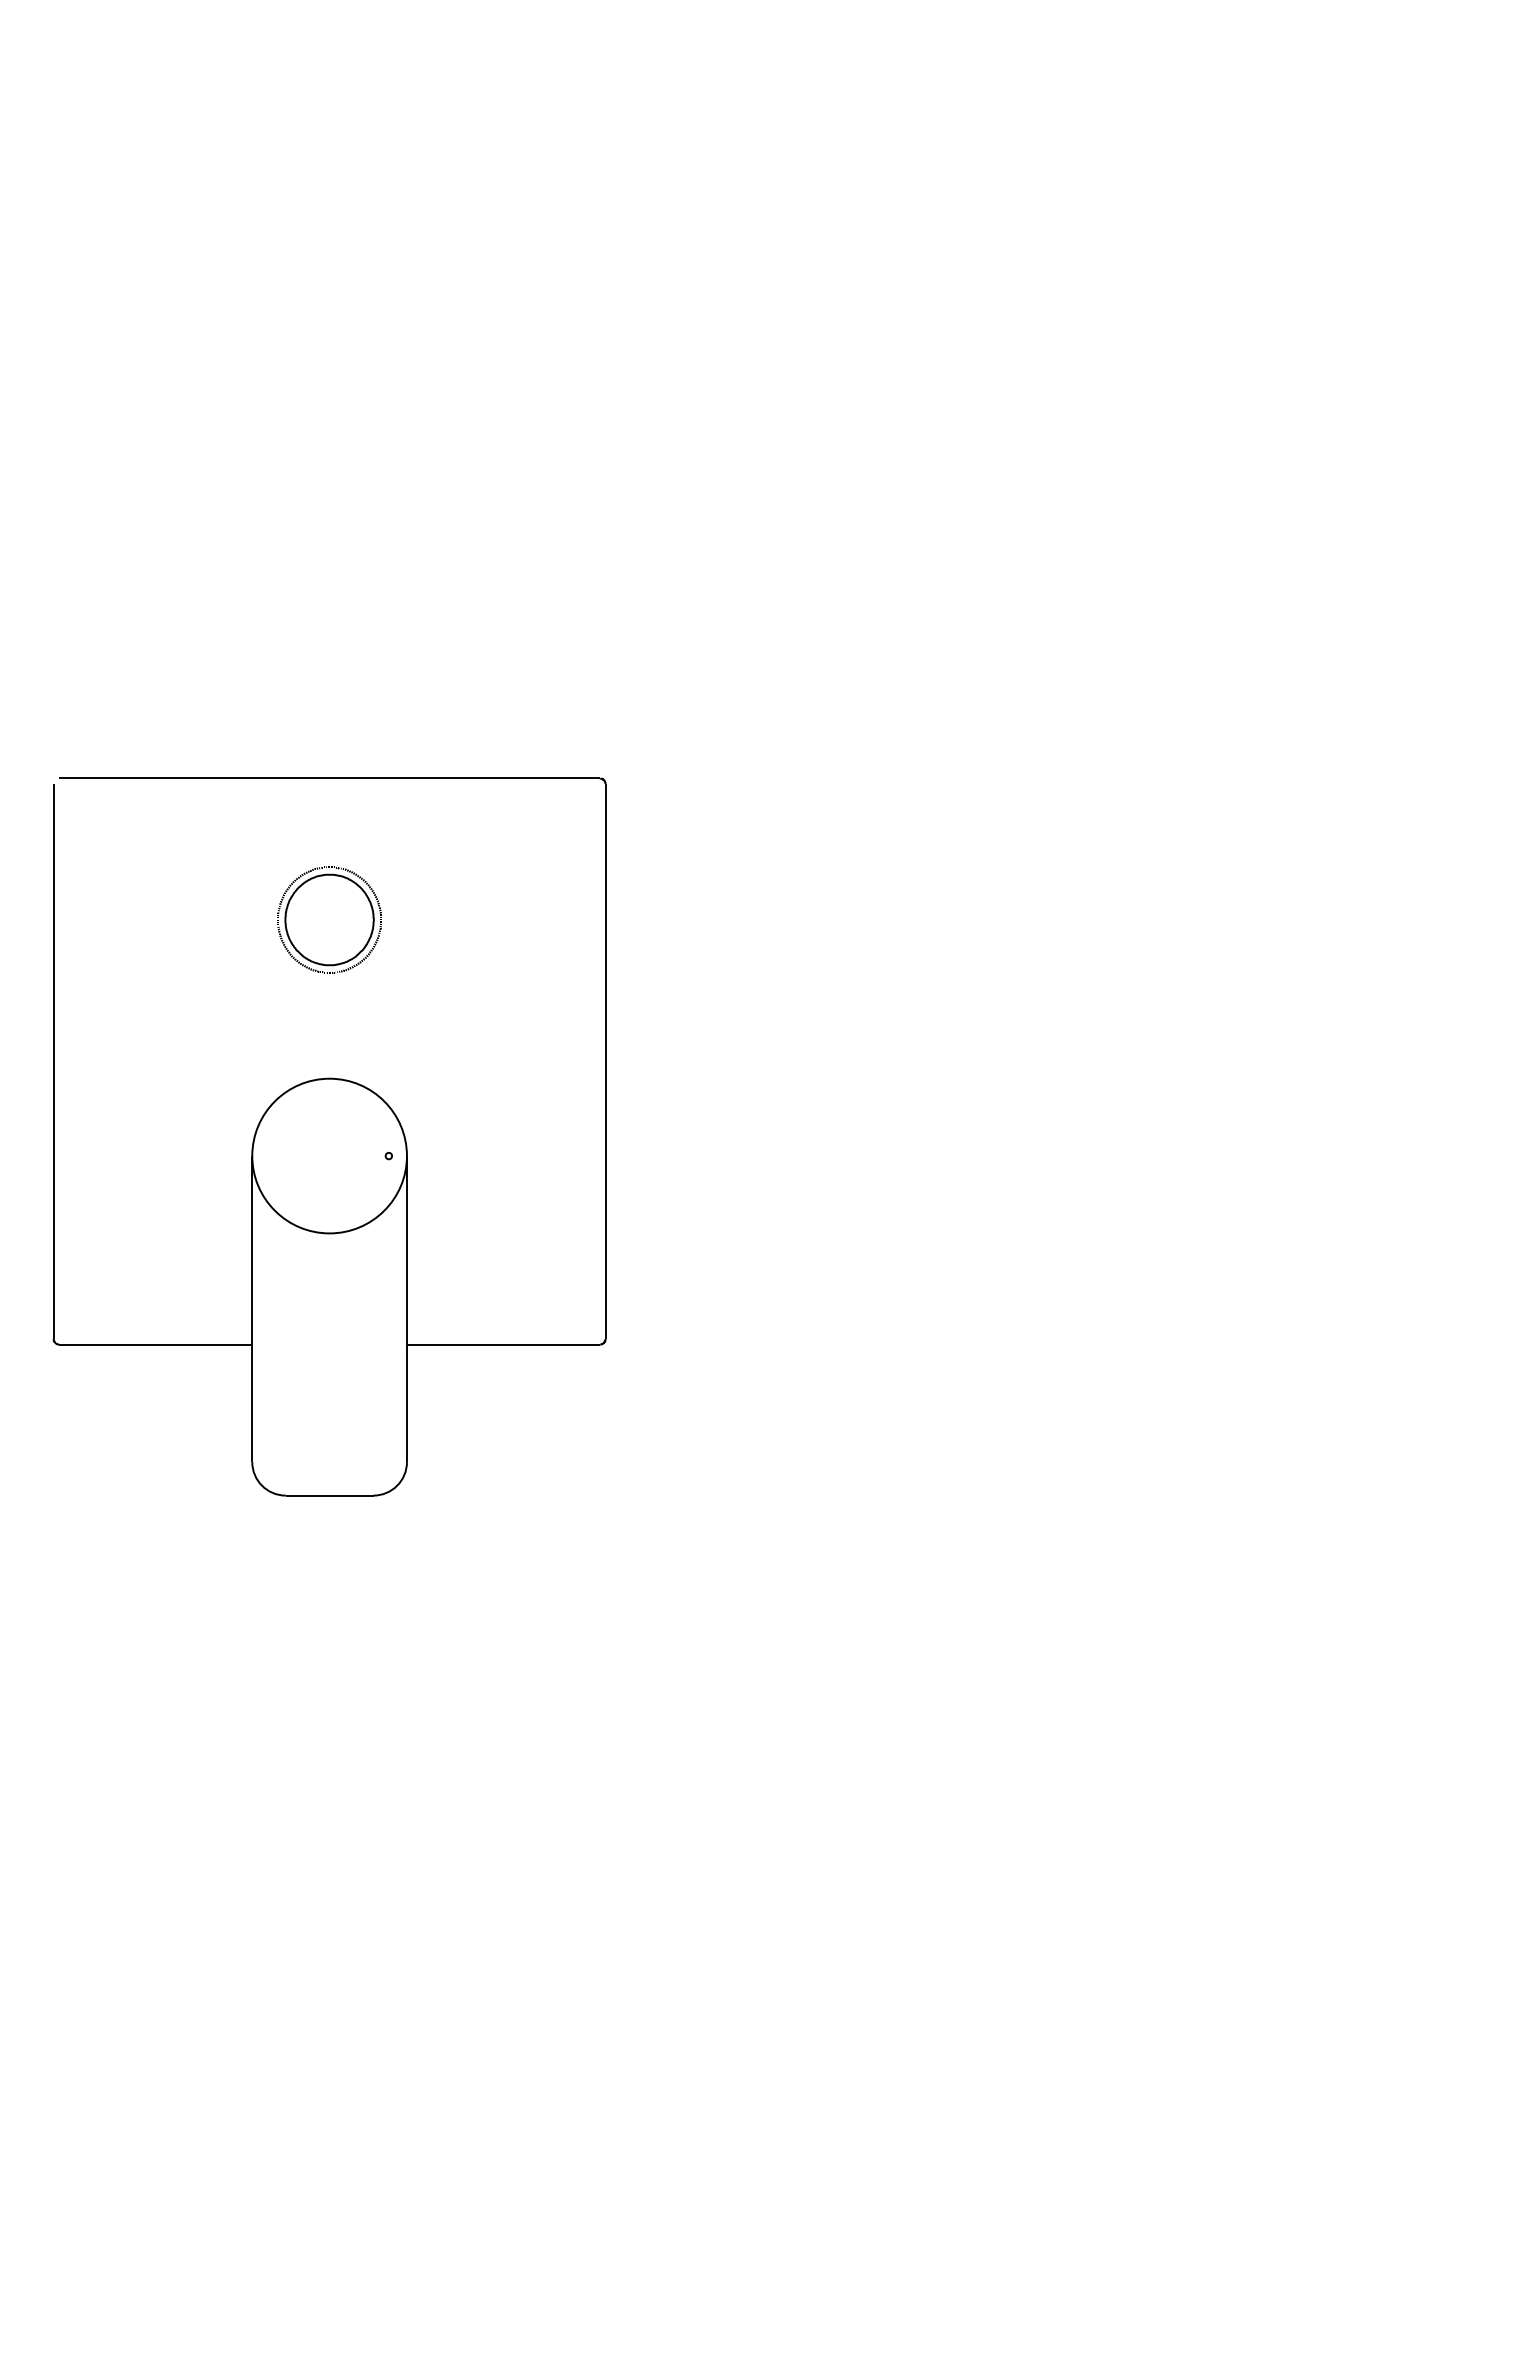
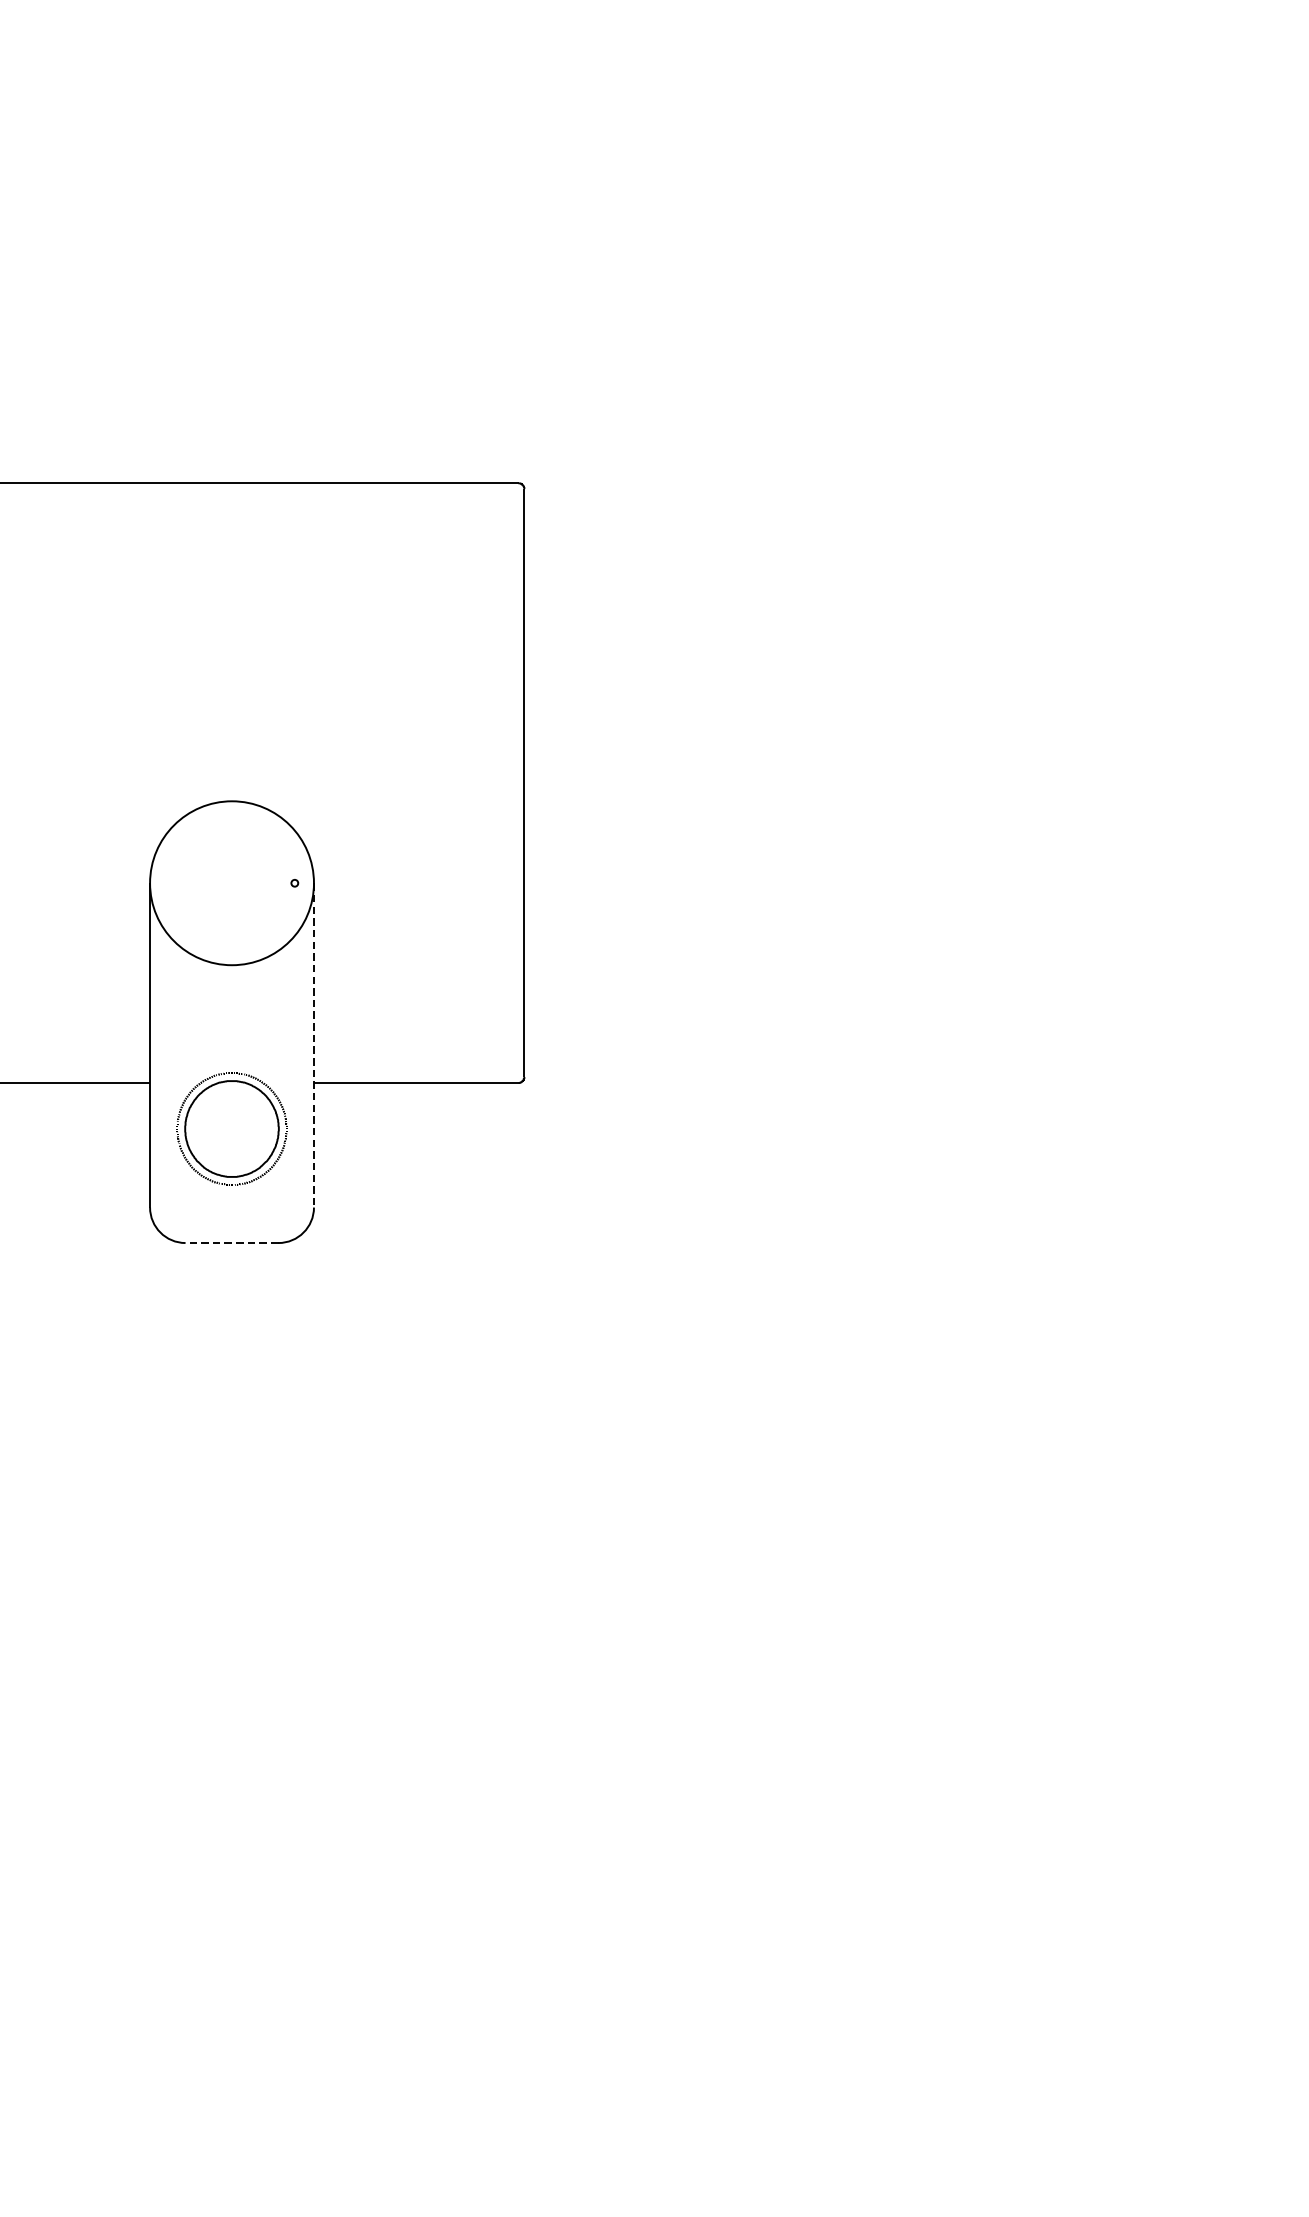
part: (329, 919) -> (231, 1128), moved
line: (406, 1309) -> (313, 1045), solid -> dashed
line: (329, 1495) -> (231, 1242), solid -> dashed

